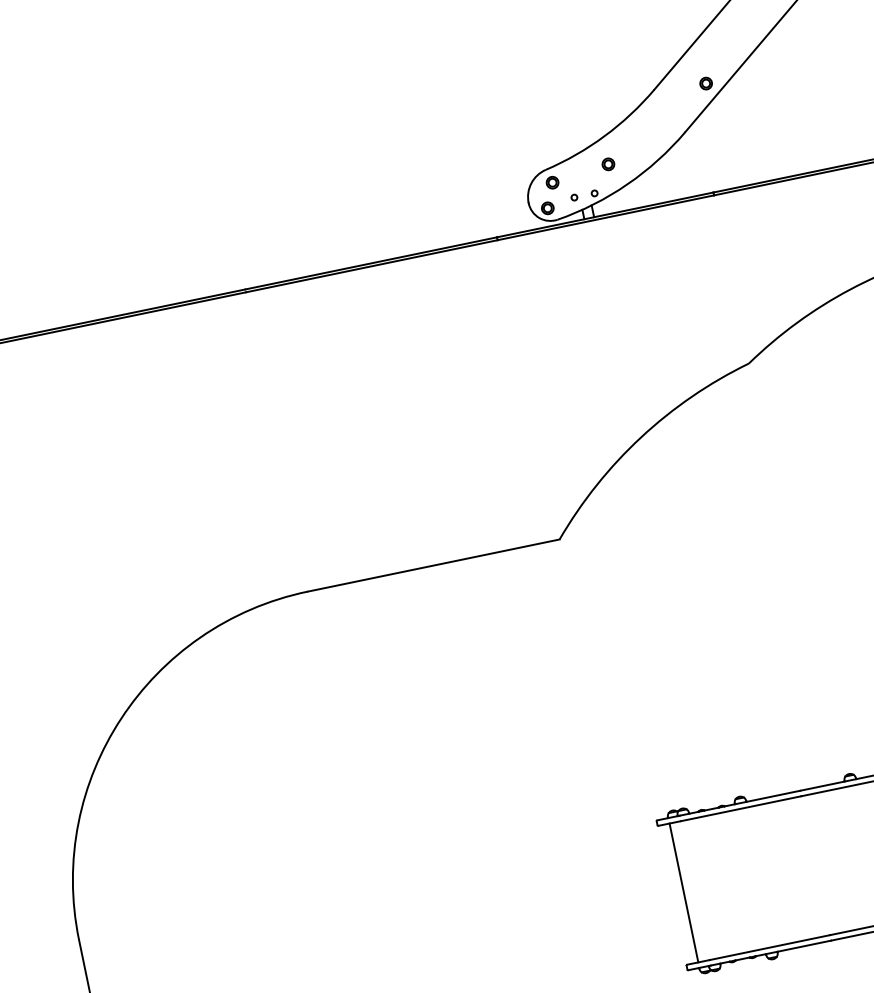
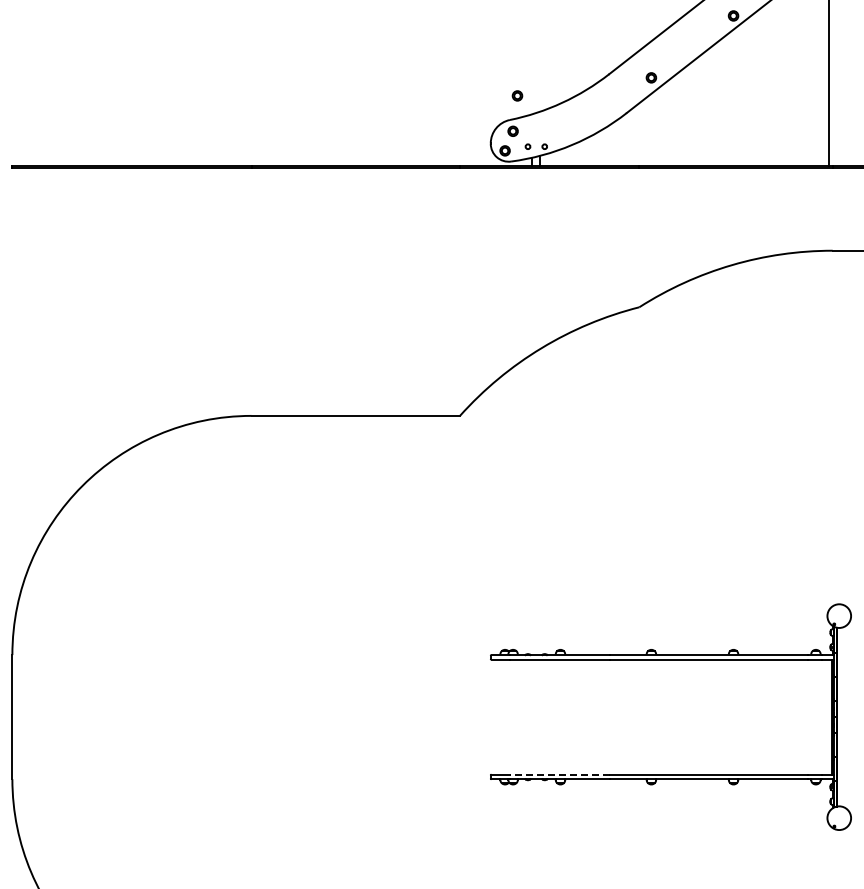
part: (608, 163) -> (517, 95), moved
line: (683, 892) -> (500, 716), removed
line: (769, 947) -> (559, 774), solid -> dashed

